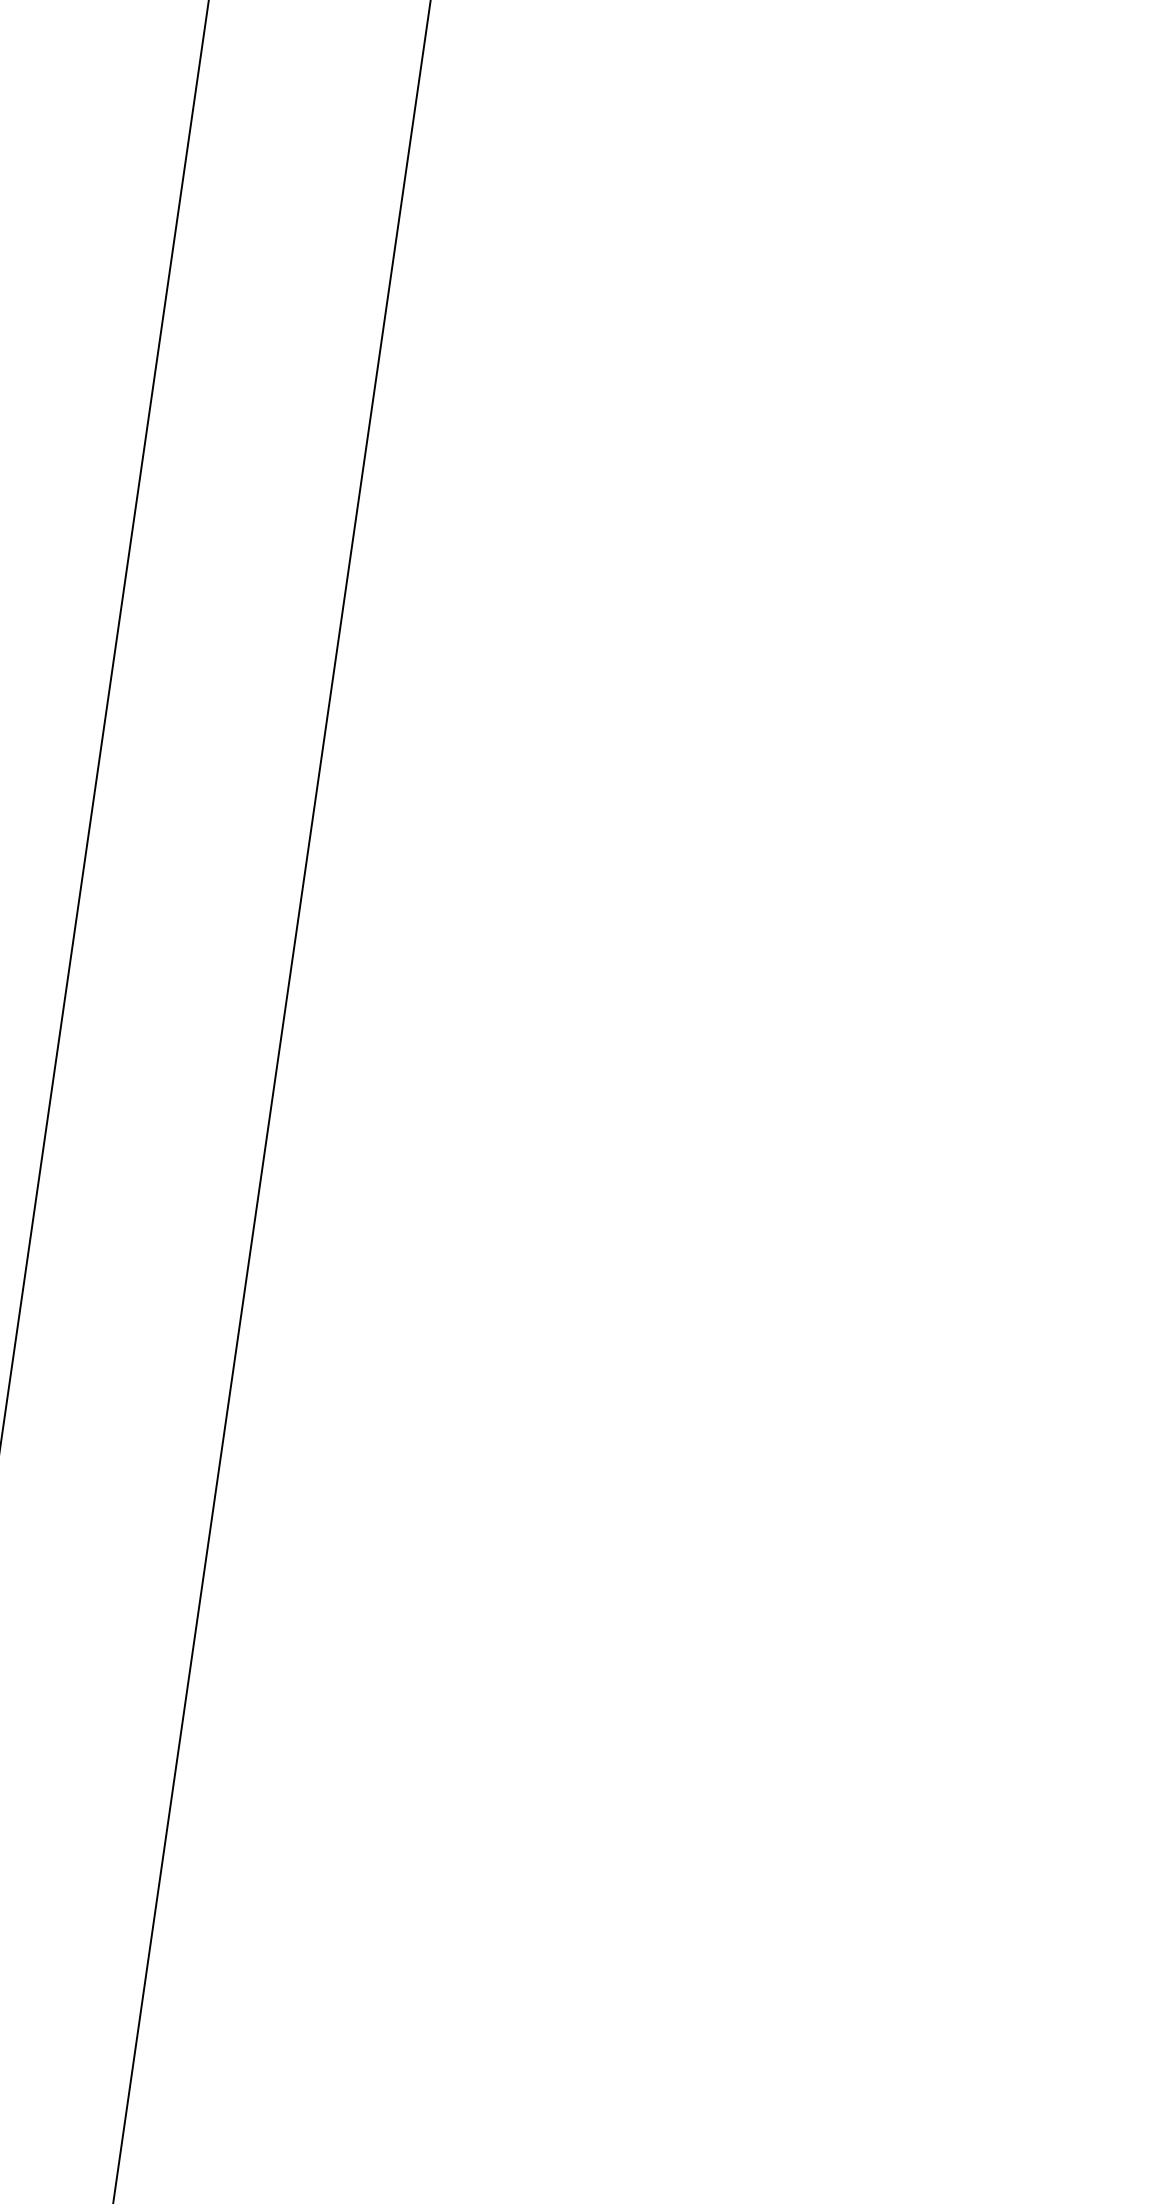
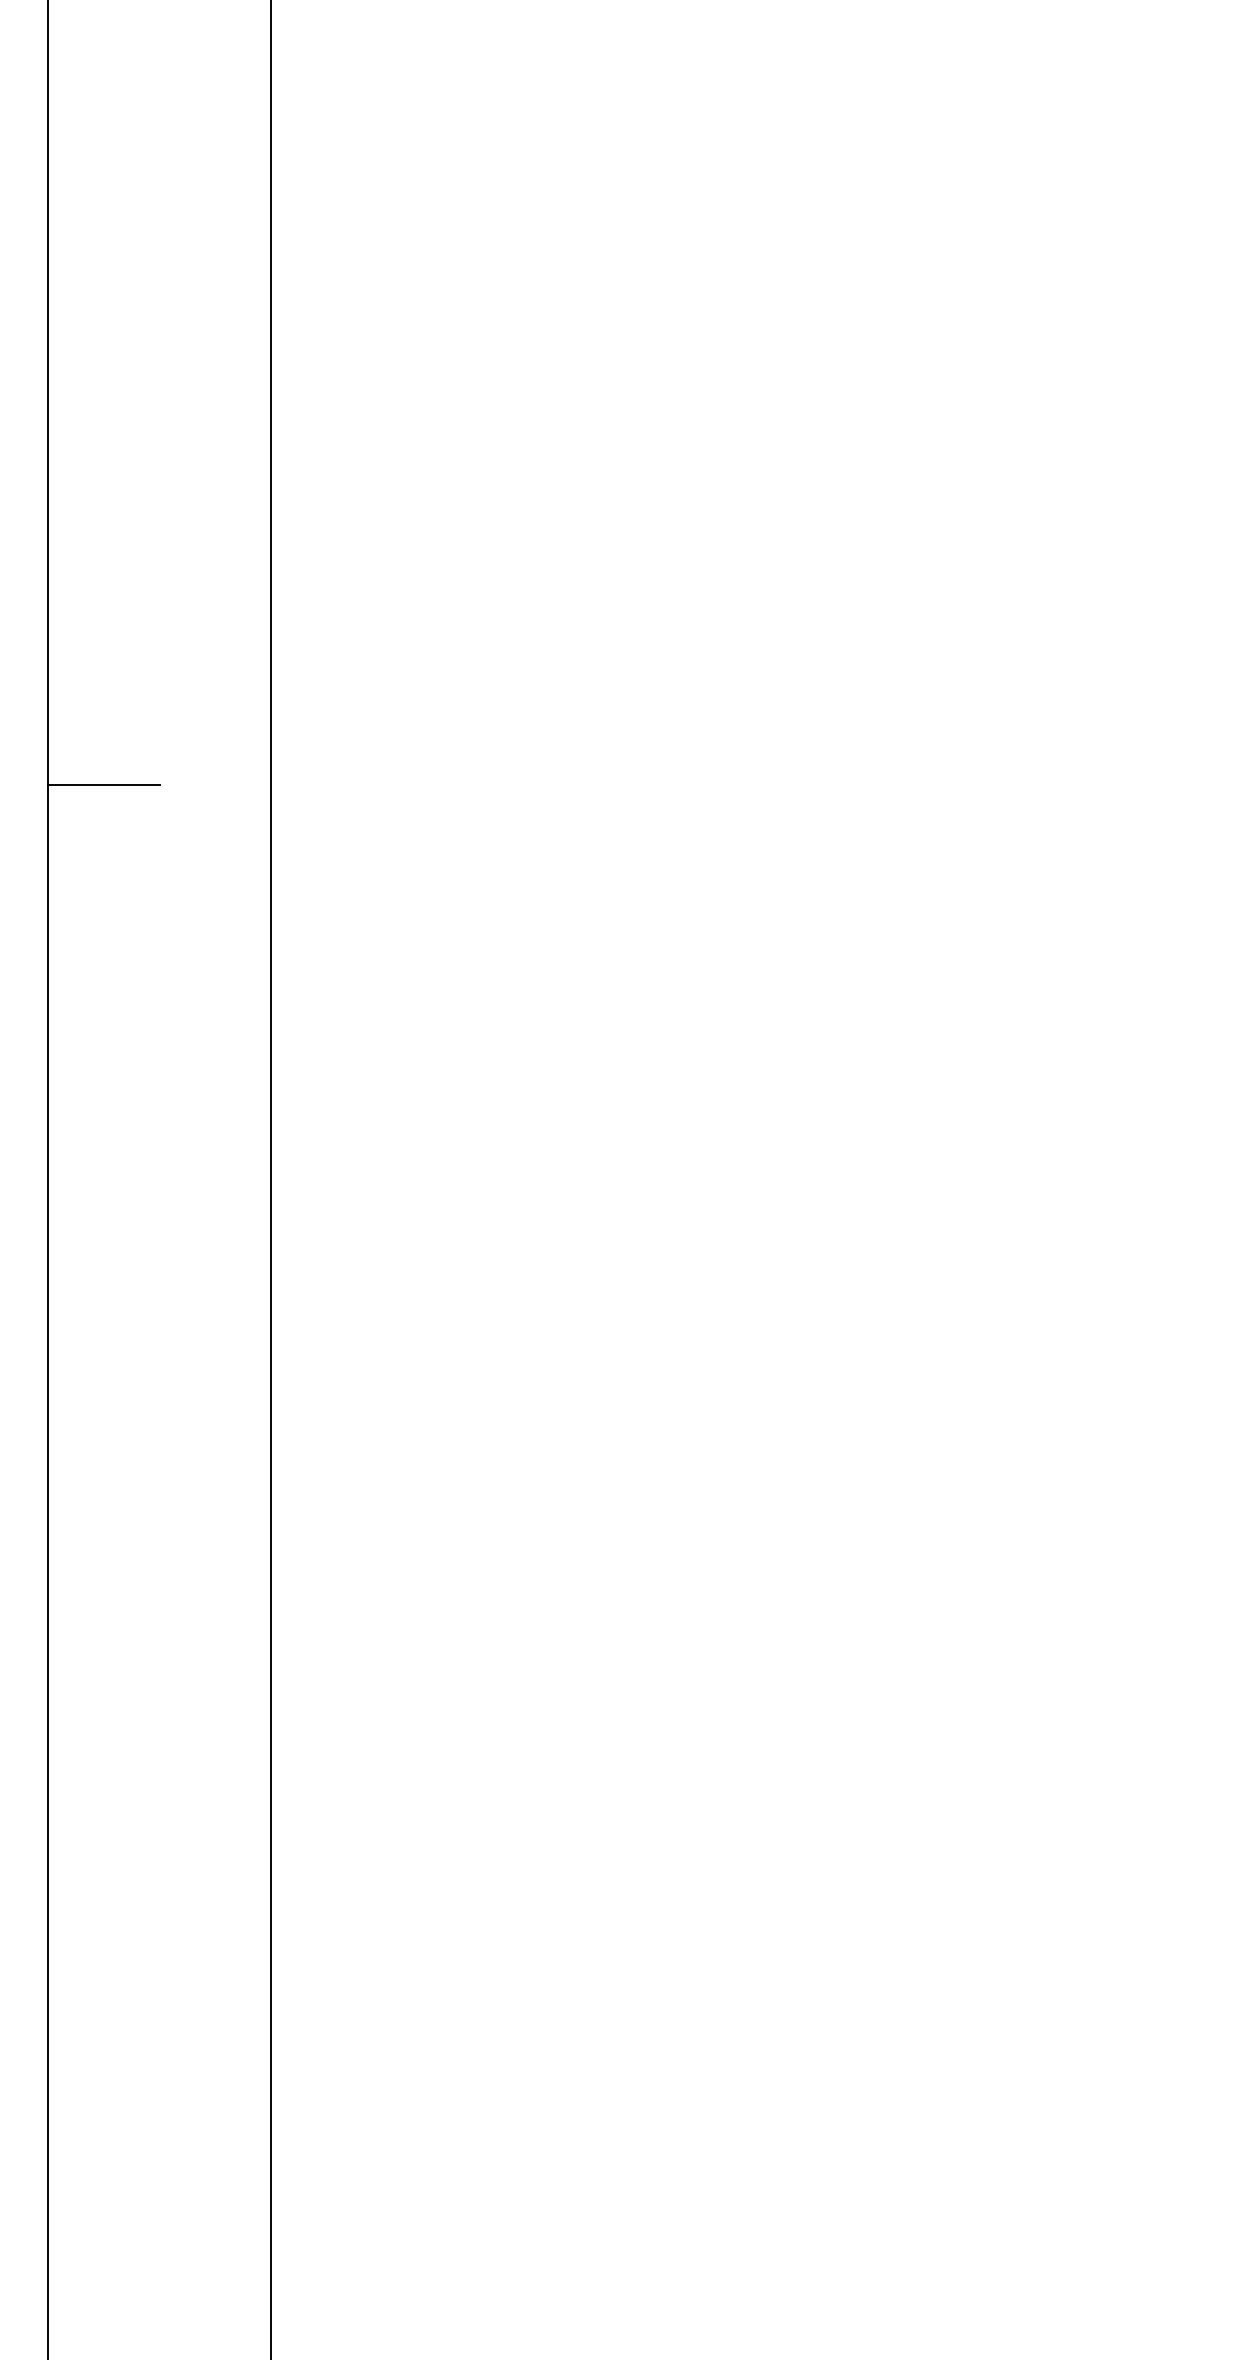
line: (141, 847) -> (103, 785), added

